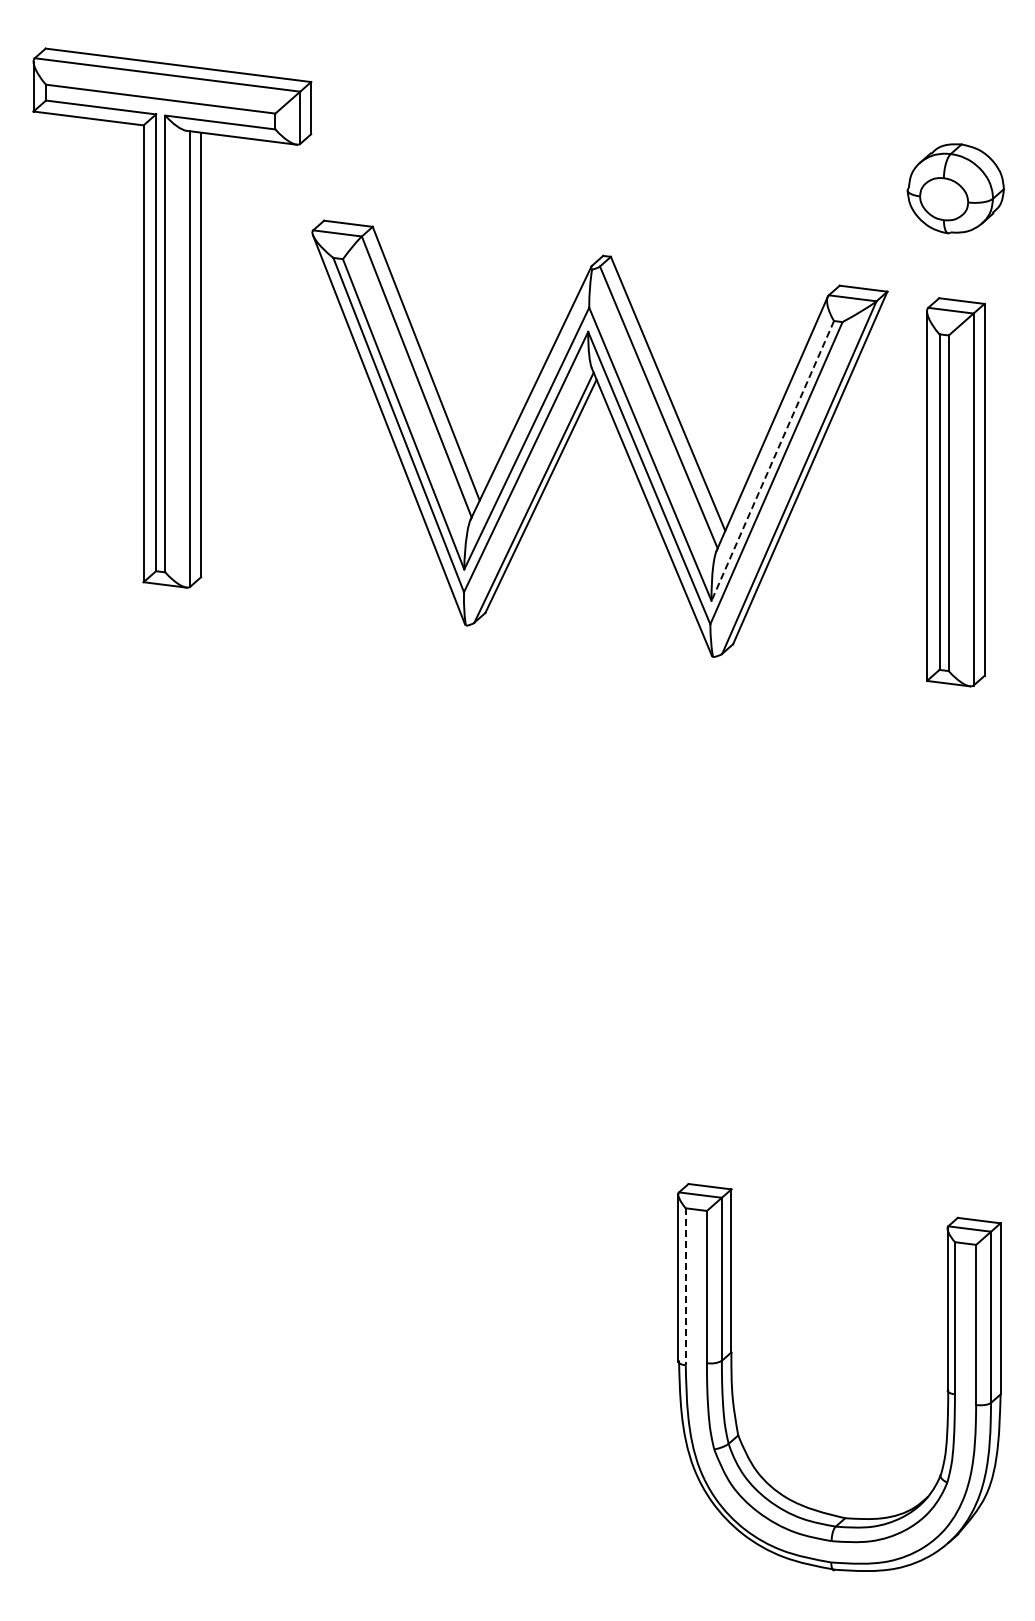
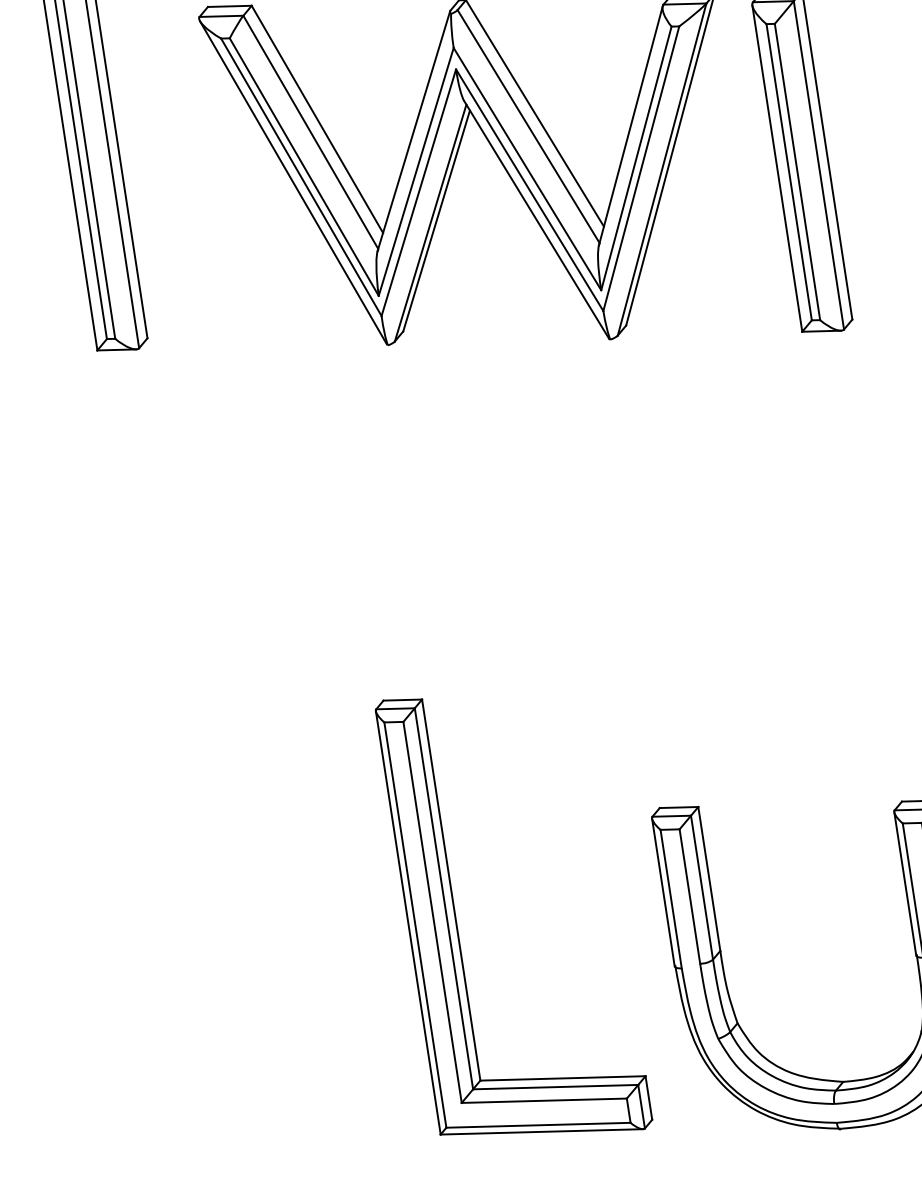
line: (772, 460) -> (636, 158), dashed -> solid
part: (444, 1277) -> (456, 923), added
line: (685, 1287) -> (671, 899), dashed -> solid

